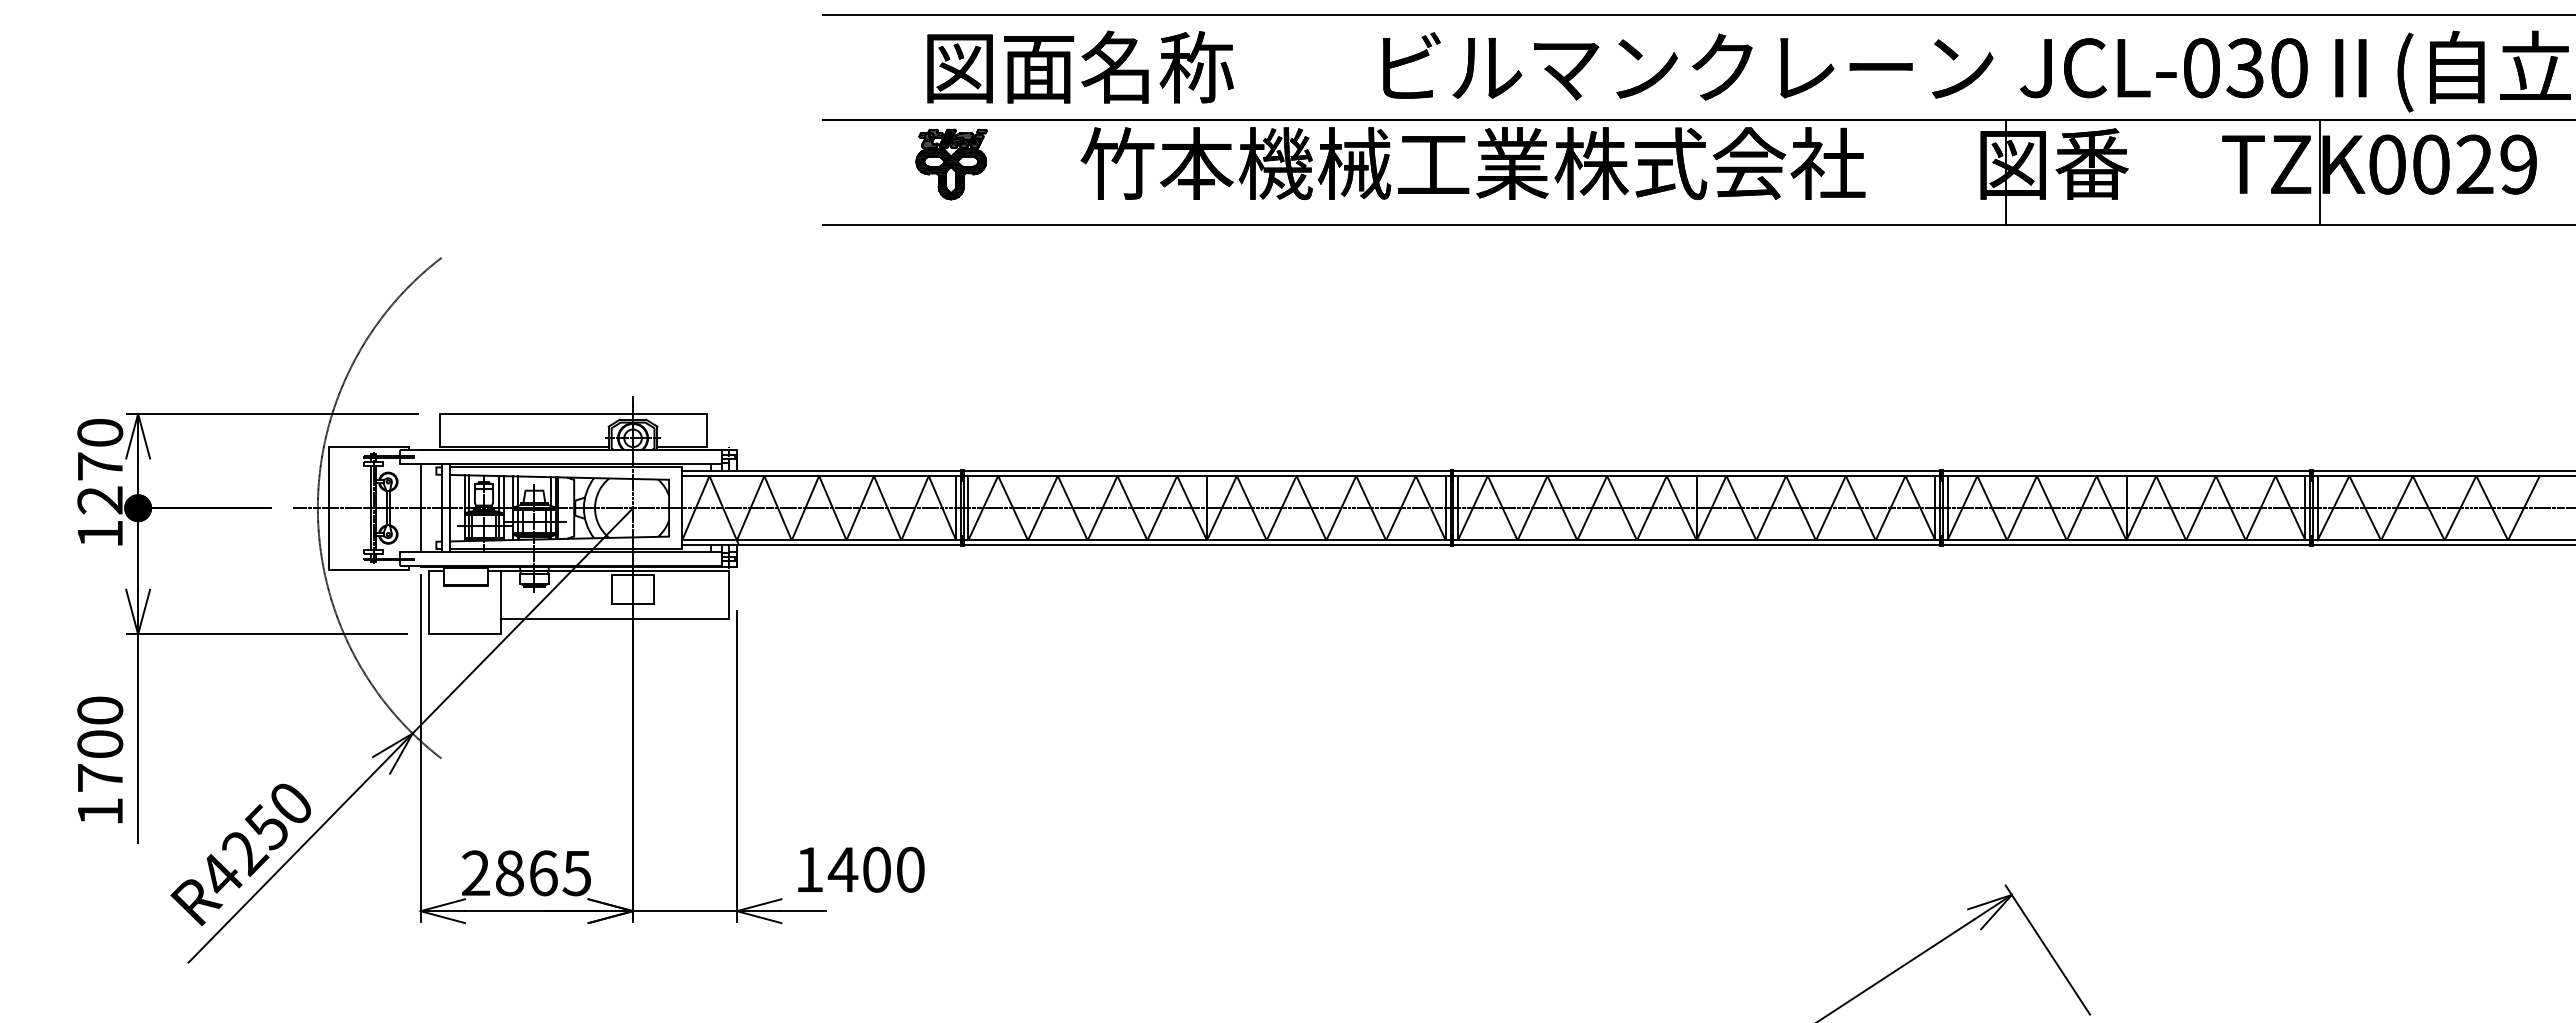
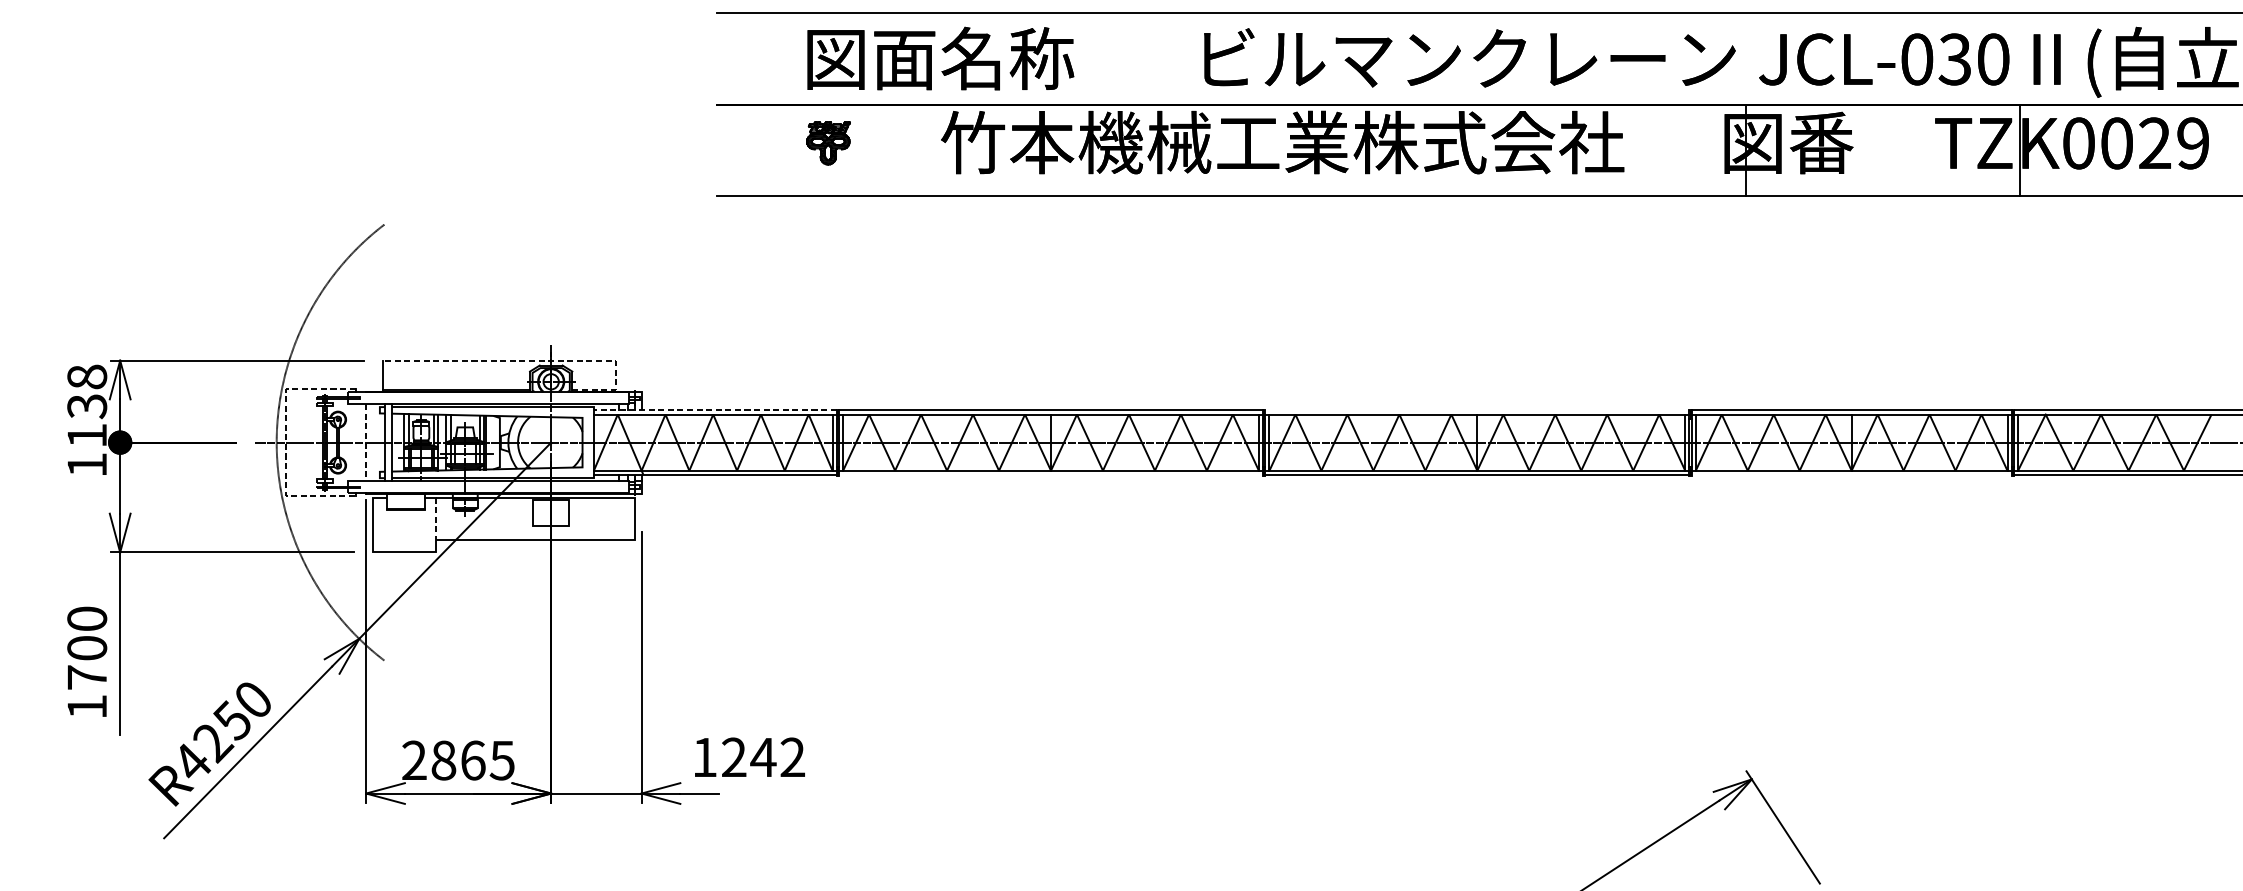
part: (951, 164) -> (828, 143), size x0.7
line: (616, 414) -> (536, 361), solid -> dashed
text: (100, 466) -> (87, 406), 1270 -> 1138
line: (821, 471) -> (715, 410), solid -> dashed
line: (1696, 471) -> (1477, 410), removed
line: (328, 508) -> (285, 442), solid -> dashed
line: (420, 508) -> (366, 442), solid -> dashed
line: (1206, 545) -> (1050, 475), removed
line: (2126, 545) -> (1851, 475), removed
line: (501, 595) -> (436, 518), solid -> dashed
text: (875, 869) -> (762, 757), 1400 -> 1242

